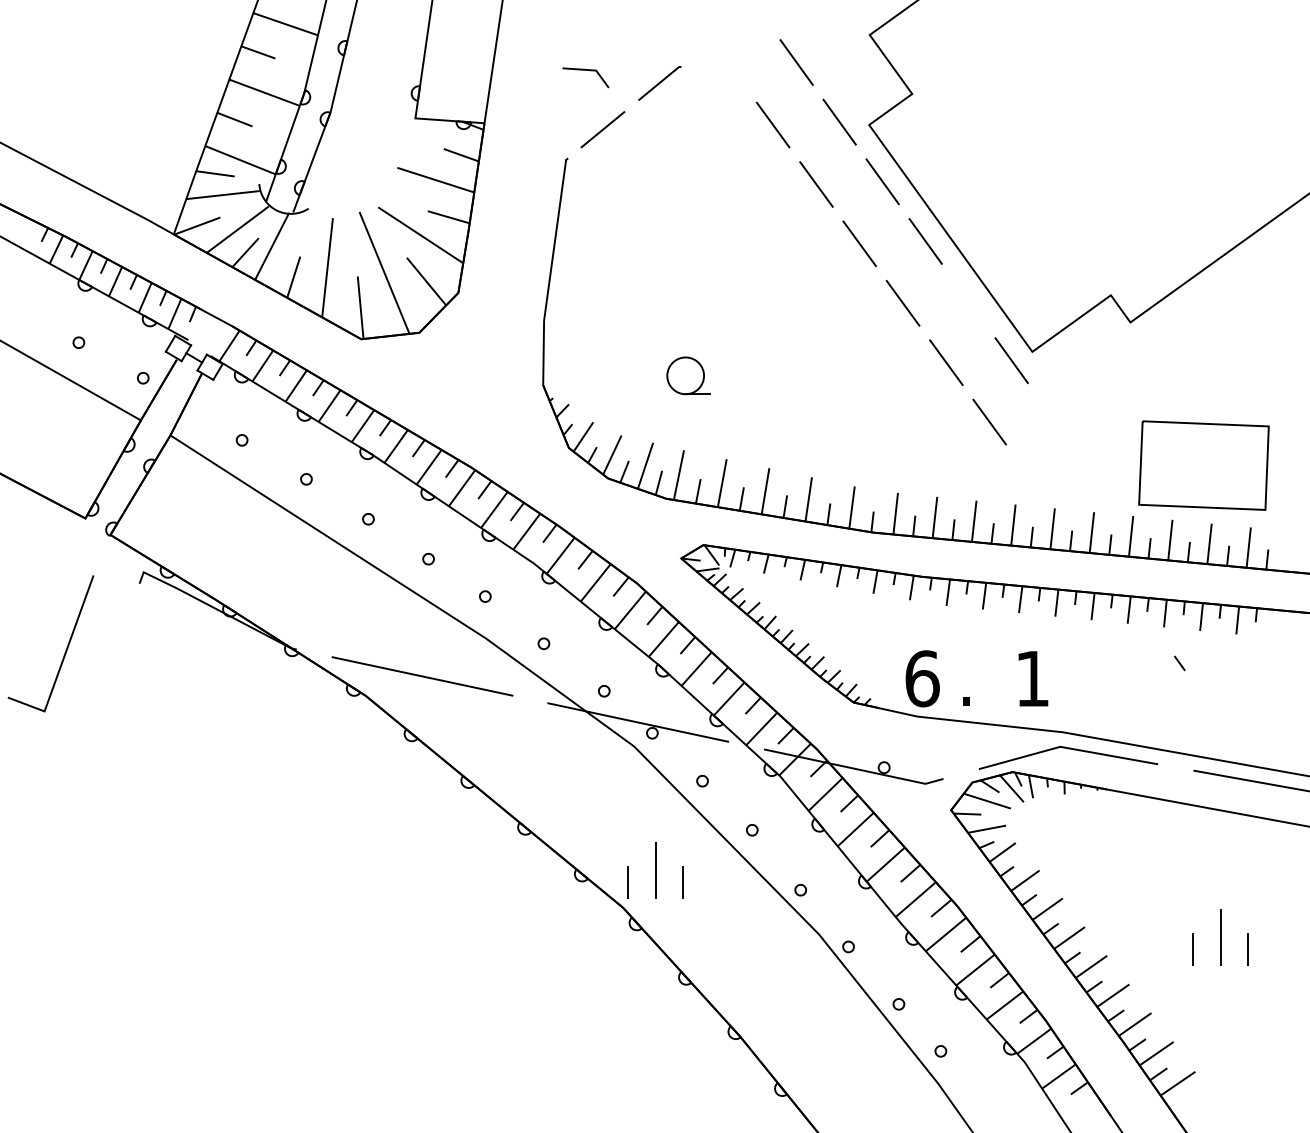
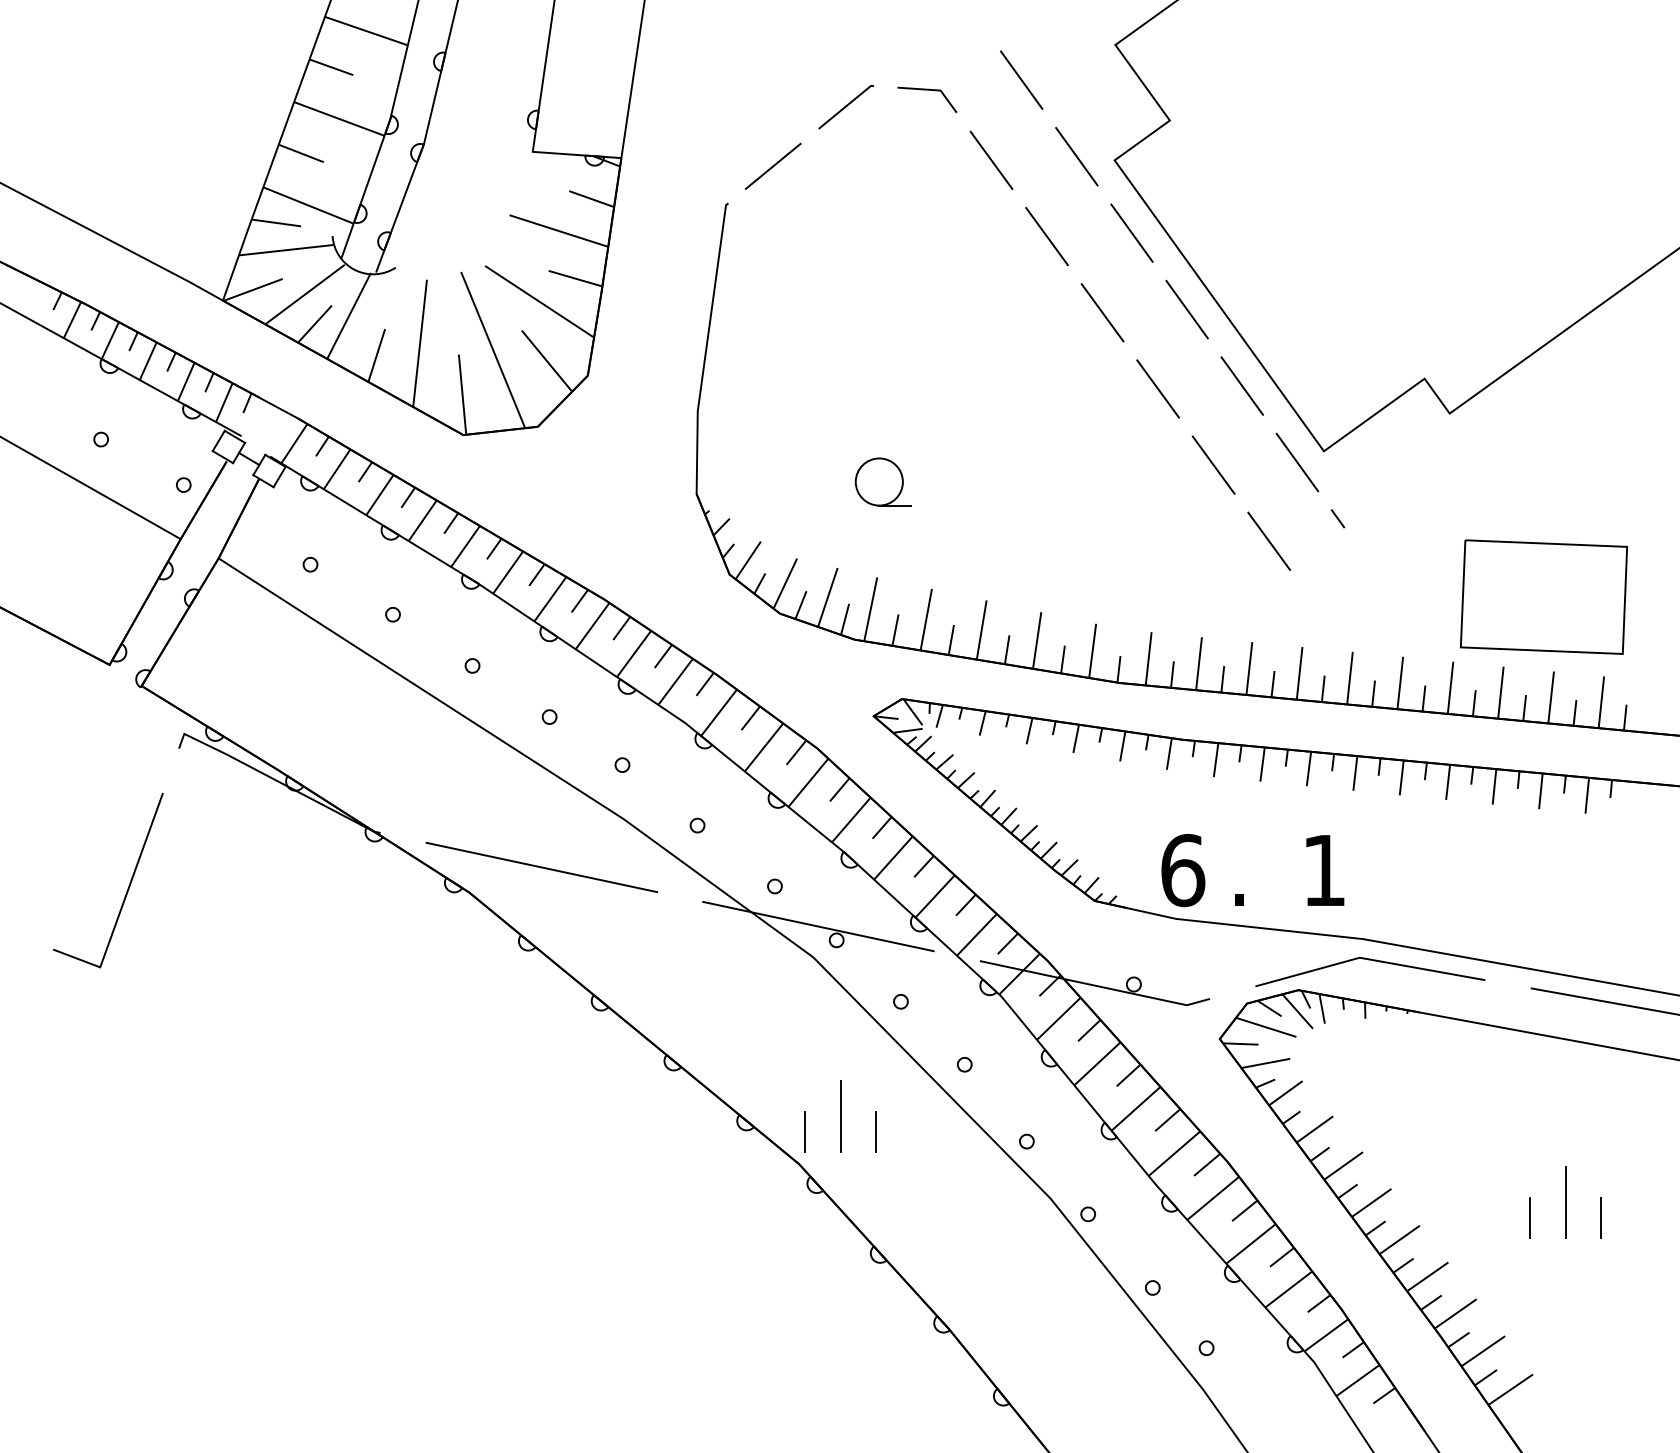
line: (585, 70) -> (927, 90), moved
line: (968, 300) -> (1241, 385), added
line: (66, 647) -> (128, 885), moved
line: (1179, 663) -> (1337, 518), moved

